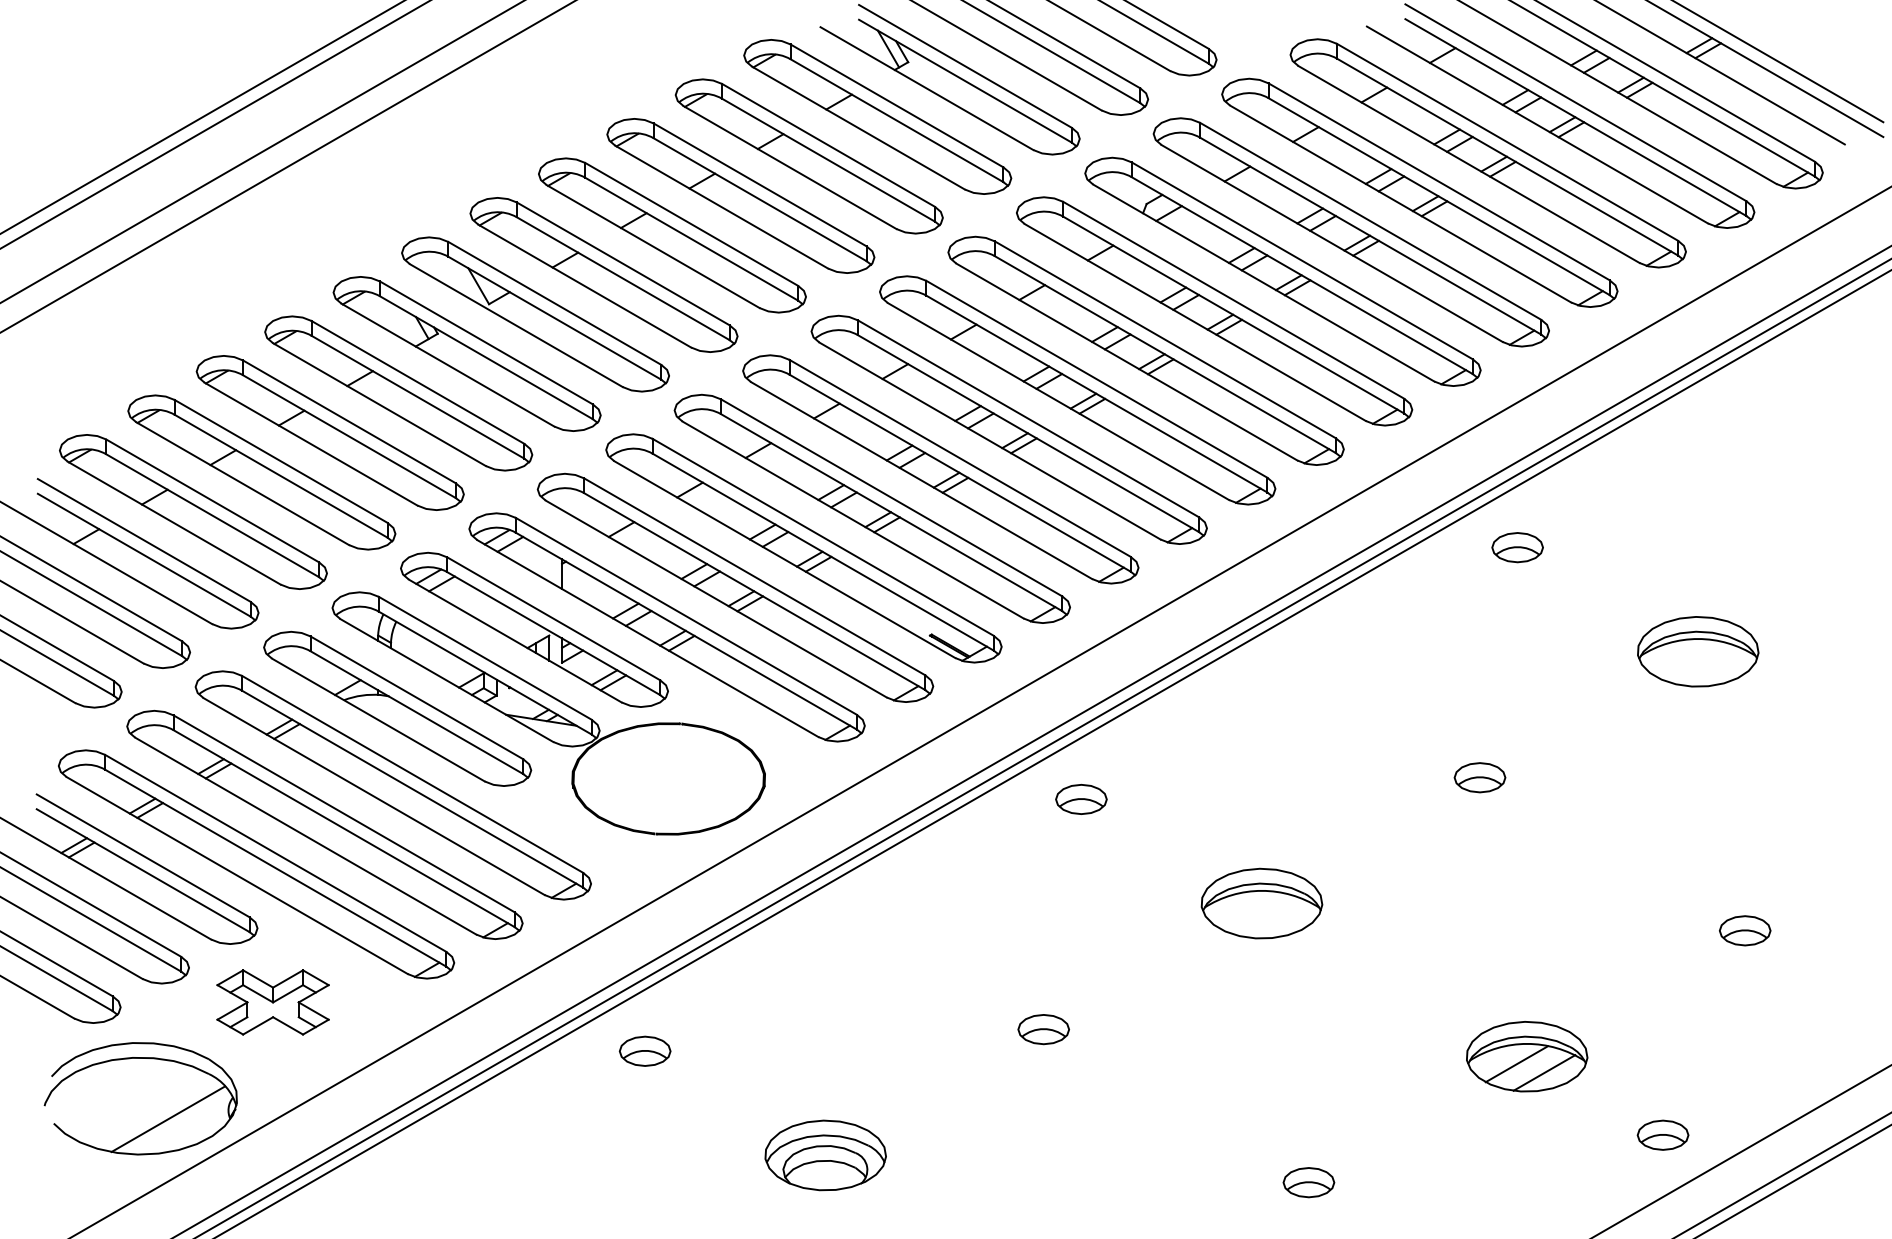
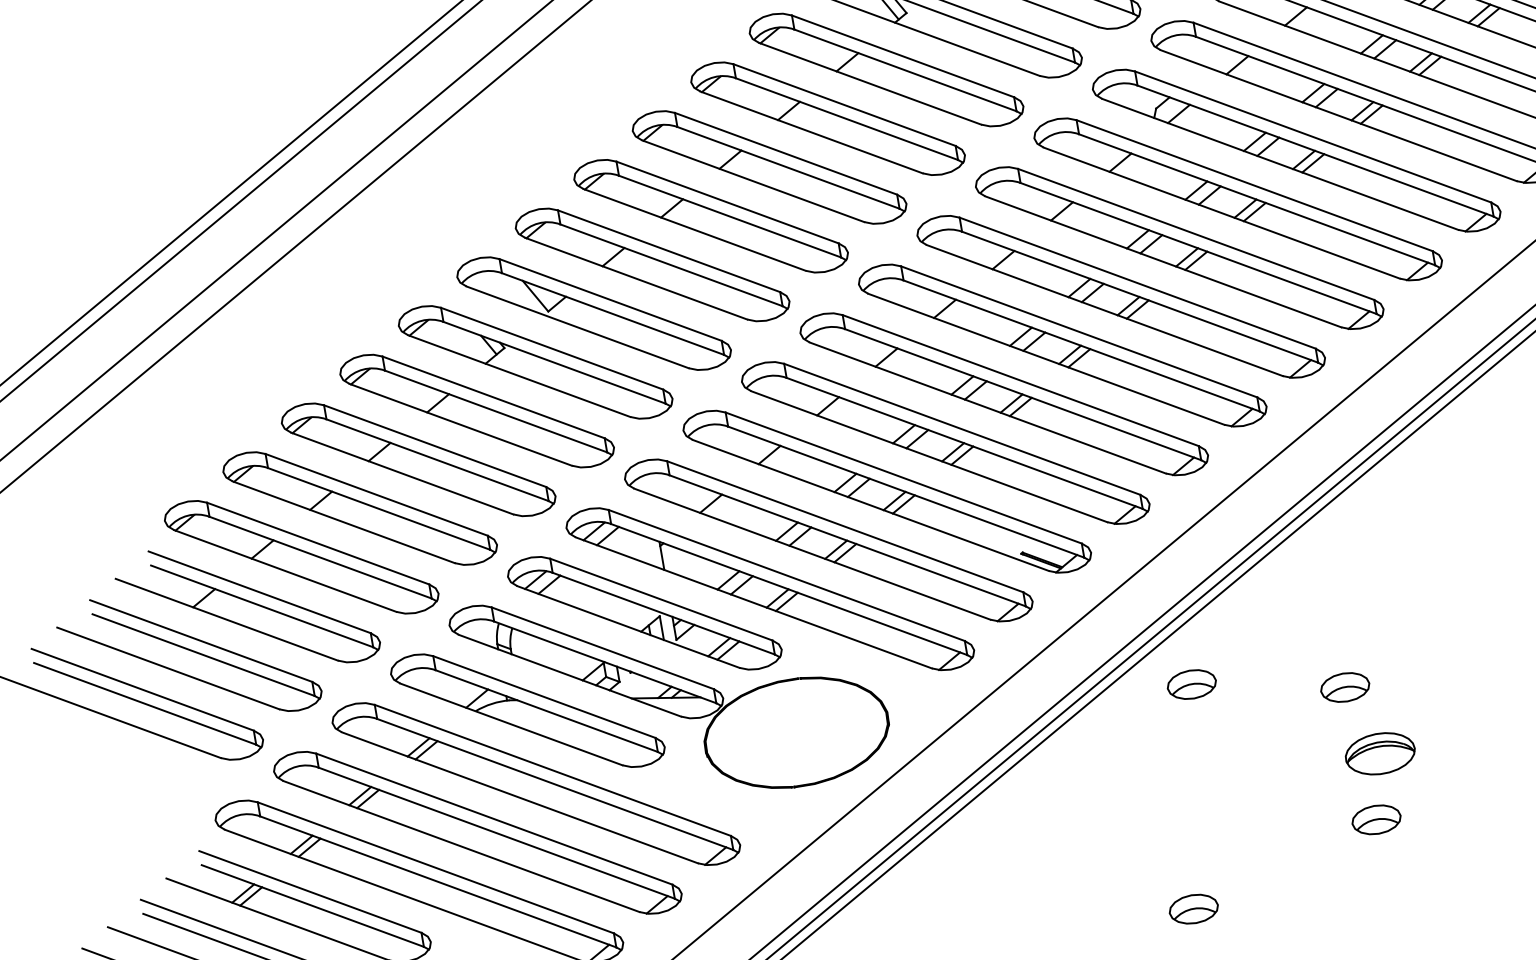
part: (1237, 829) -> (1344, 687), added
part: (1261, 903) -> (1379, 753), size x0.6
part: (1246, 970) -> (1376, 819), added

